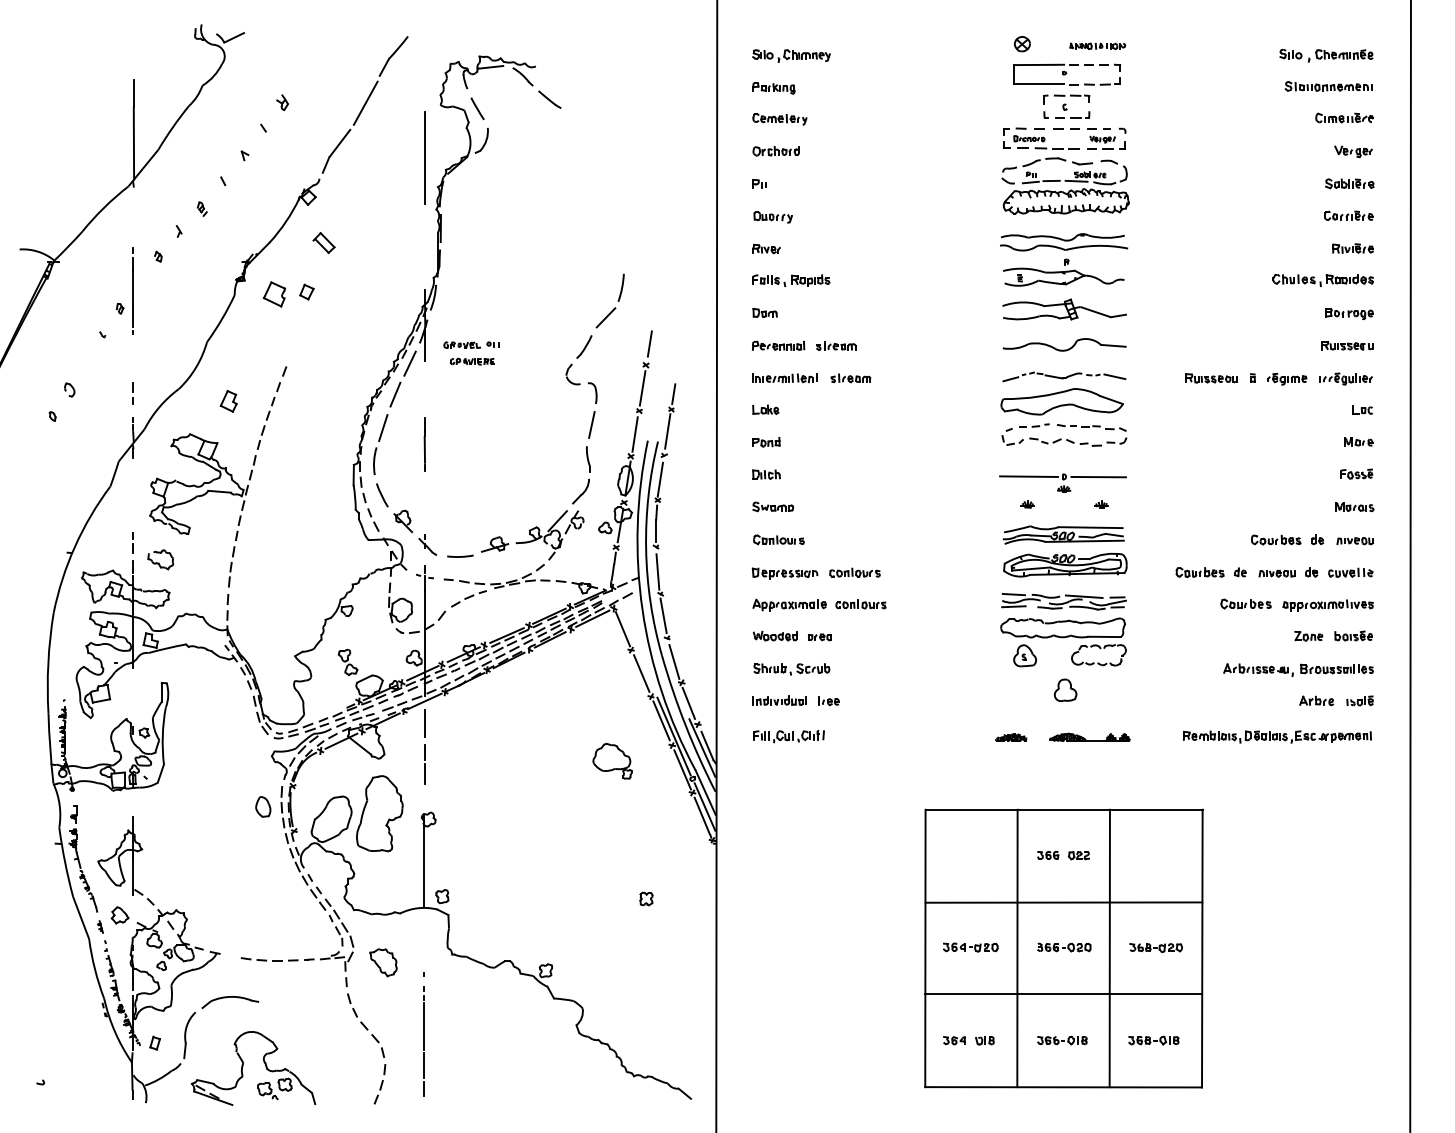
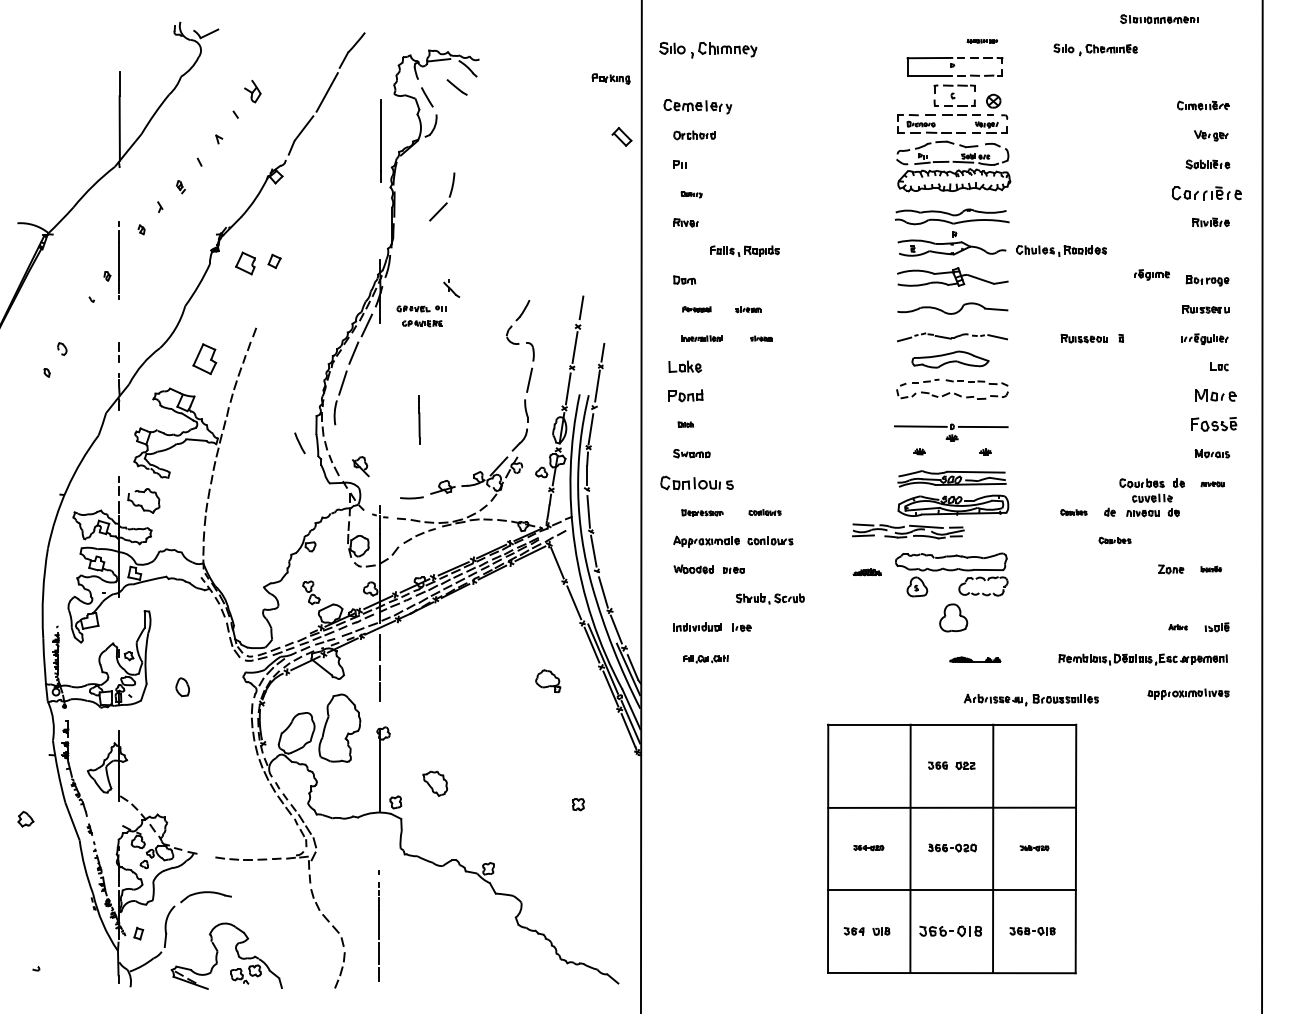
part: (1022, 44) -> (993, 101), moved
part: (1097, 45) -> (982, 40), size x0.6
part: (791, 55) -> (708, 49), size x1.4
part: (1326, 55) -> (1095, 49), moved
part: (1328, 86) -> (1159, 19), moved
part: (773, 88) -> (610, 79), moved
line: (549, 99) -> (456, 87), moved
part: (282, 102) -> (252, 91), size x1.6
part: (779, 119) -> (697, 106), size x1.4
part: (1348, 215) -> (1206, 192), size x1.6
part: (772, 217) -> (691, 194), size x0.6
part: (323, 242) -> (621, 136), moved
part: (791, 280) -> (744, 251), moved
part: (1322, 280) -> (1060, 251), moved
part: (617, 300) -> (448, 196), moved
part: (778, 345) -> (696, 309), size x0.6
part: (836, 345) -> (748, 309), size x0.7
part: (784, 378) -> (702, 338), size x0.7
part: (850, 378) -> (761, 338), size x0.6
part: (1287, 378) -> (1152, 274), moved
part: (228, 401) -> (204, 359), size x1.6
part: (1061, 401) -> (949, 359), size x0.7
part: (765, 409) -> (685, 366), size x1.4
part: (1358, 441) -> (1215, 395), size x1.6
part: (766, 442) -> (685, 396), size x1.4
line: (424, 444) -> (419, 420), moved
part: (1356, 473) -> (1213, 423), size x1.6
part: (766, 474) -> (685, 424), size x0.6
line: (382, 495) -> (300, 443), moved
part: (778, 539) -> (696, 482), size x1.6
part: (1354, 541) -> (1212, 484), size x0.7
part: (427, 544) -> (451, 287), moved
part: (160, 559) -> (143, 500), size x1.4
part: (854, 572) -> (764, 512), size x0.7
part: (1199, 572) -> (1073, 512), size x0.6
part: (1350, 572) -> (1152, 498), moved
part: (784, 573) -> (702, 513), size x0.7
part: (1063, 601) -> (907, 531), moved
part: (1245, 603) -> (1114, 540), size x0.7
part: (1327, 605) -> (1188, 694), moved
part: (1353, 635) -> (1211, 568), size x0.6
part: (791, 669) -> (770, 599), moved
part: (1298, 670) -> (1031, 700), moved
part: (1065, 689) -> (953, 617), size x1.4
part: (1316, 700) -> (1178, 626), size x0.6
part: (788, 736) -> (705, 659), size x0.7
part: (1089, 736) -> (974, 659), size x0.7
part: (1011, 737) -> (867, 572), moved
part: (612, 760) -> (548, 680), size x0.7
part: (263, 806) -> (182, 686), moved
part: (119, 915) -> (25, 819), moved
part: (970, 947) -> (868, 847), size x0.6
part: (1155, 947) -> (1034, 847), size x0.6
part: (383, 962) -> (435, 783), moved
part: (1062, 1040) -> (950, 931), size x1.4

